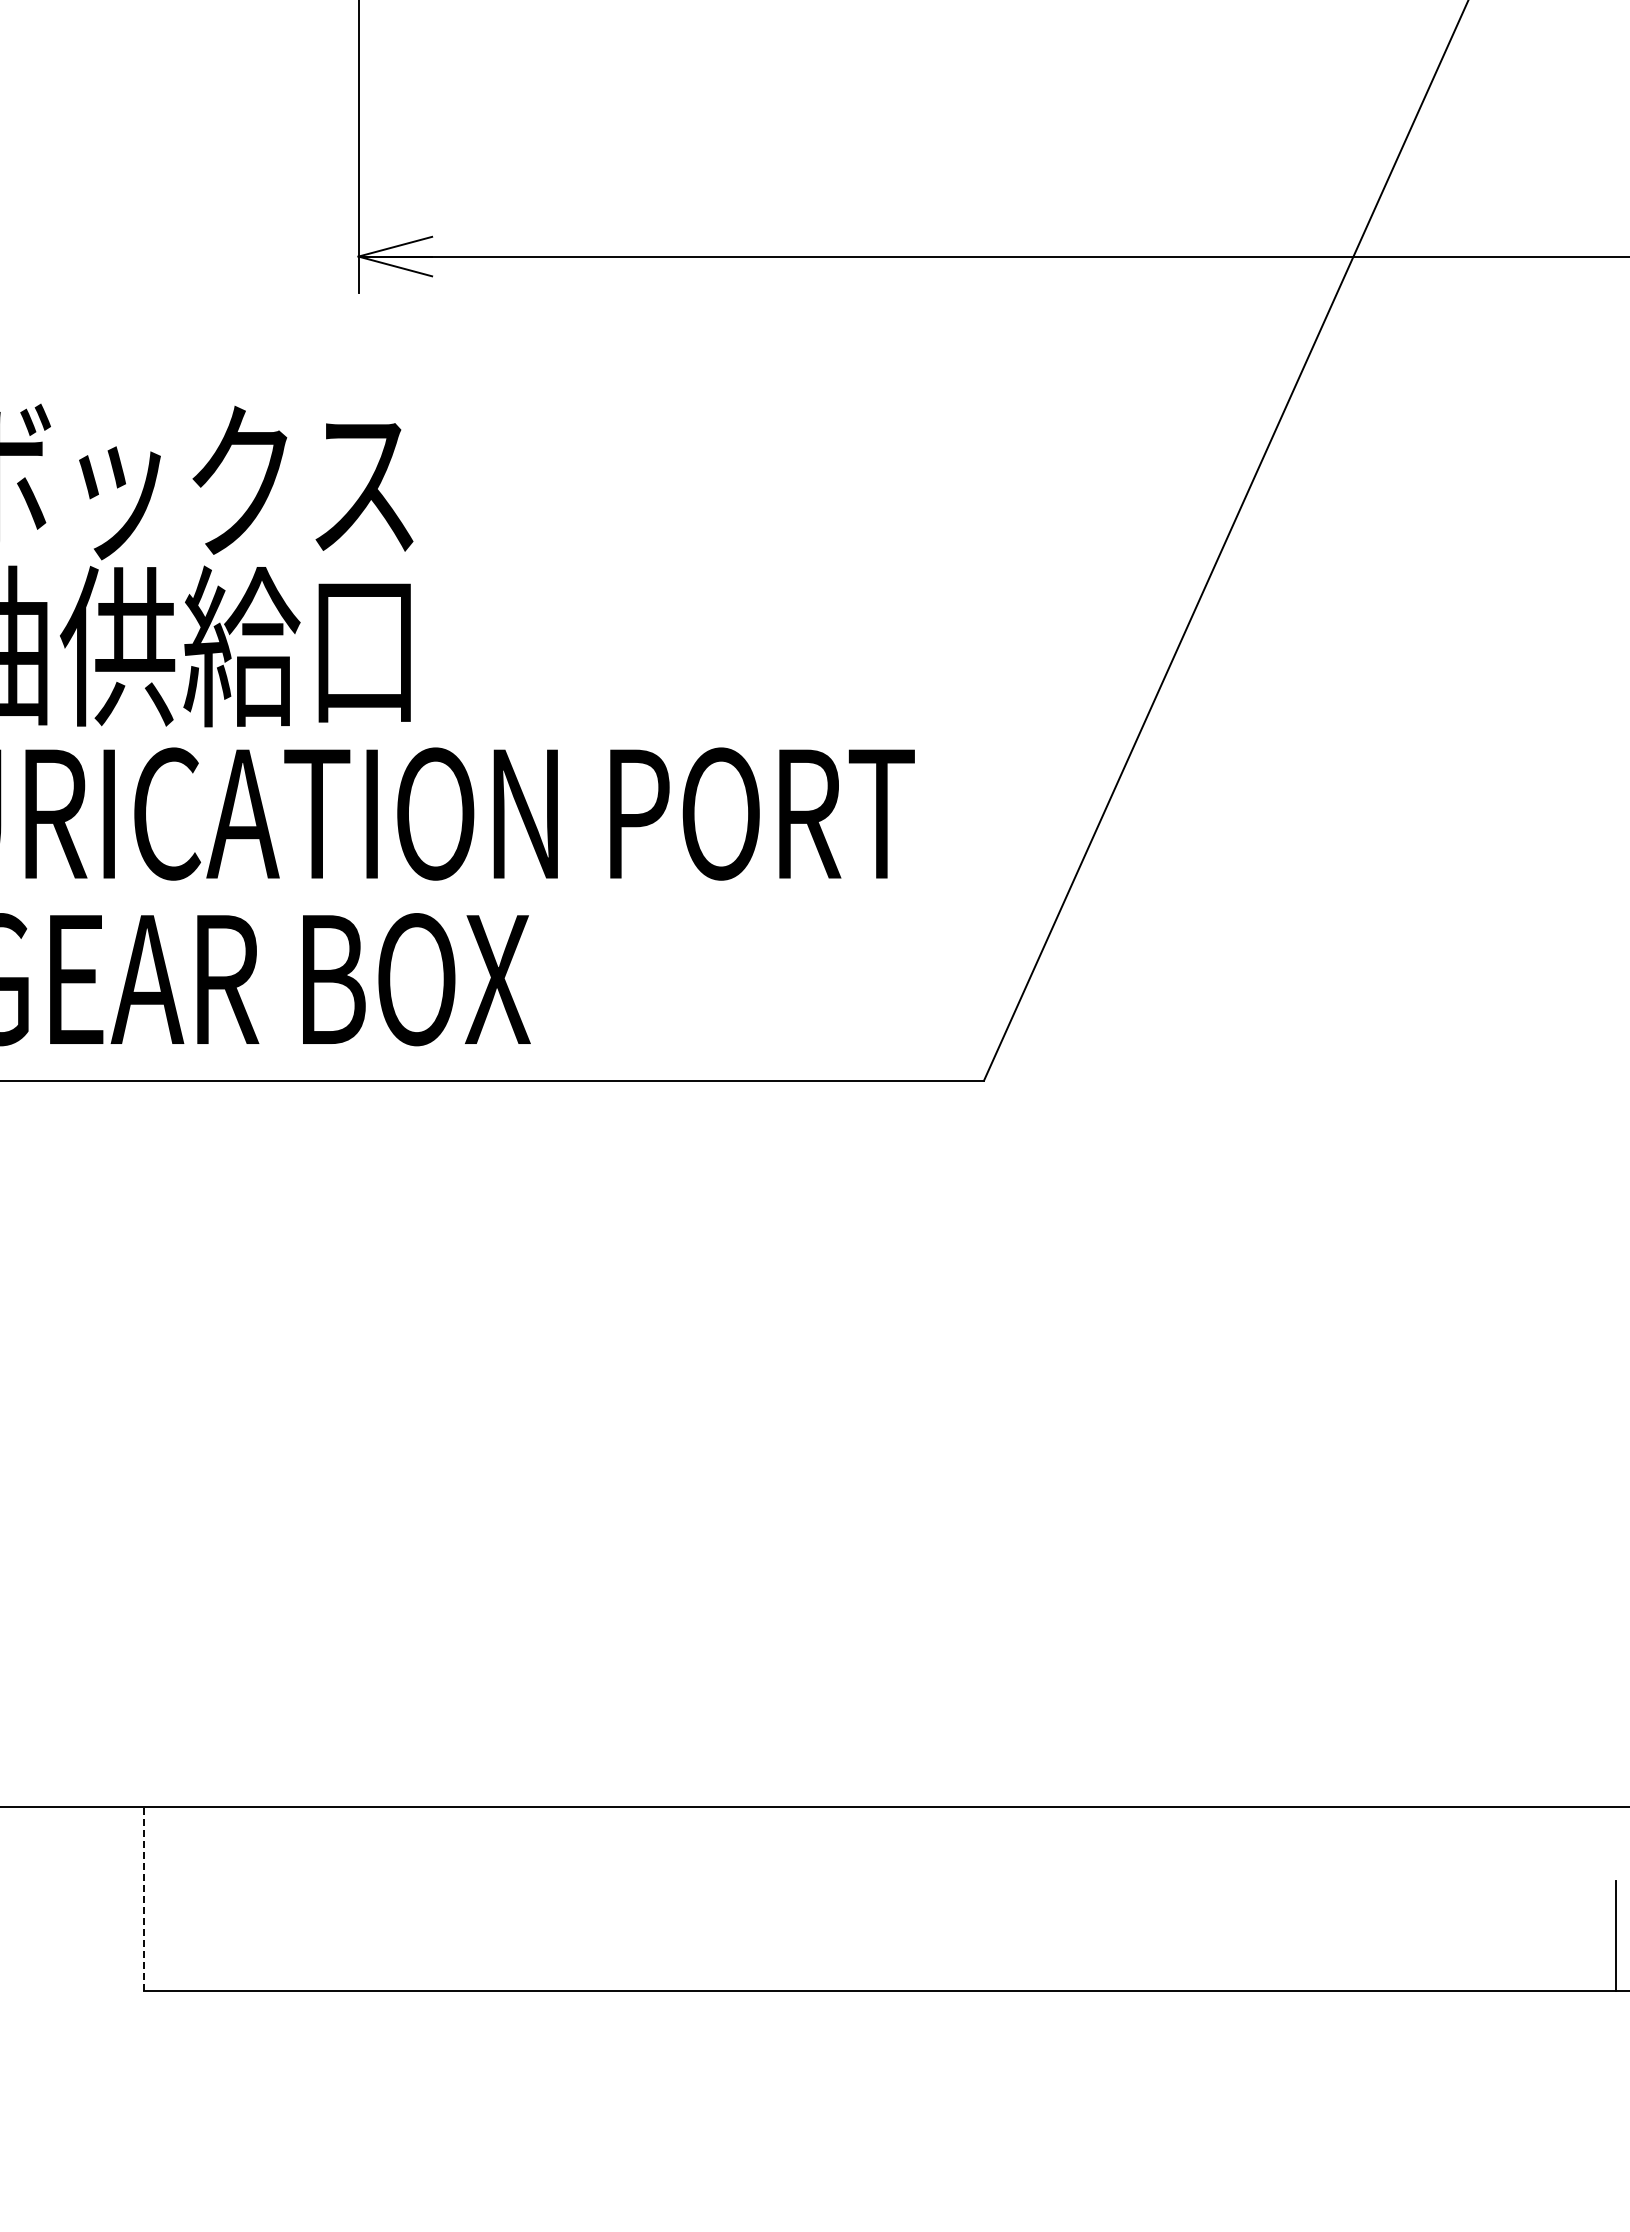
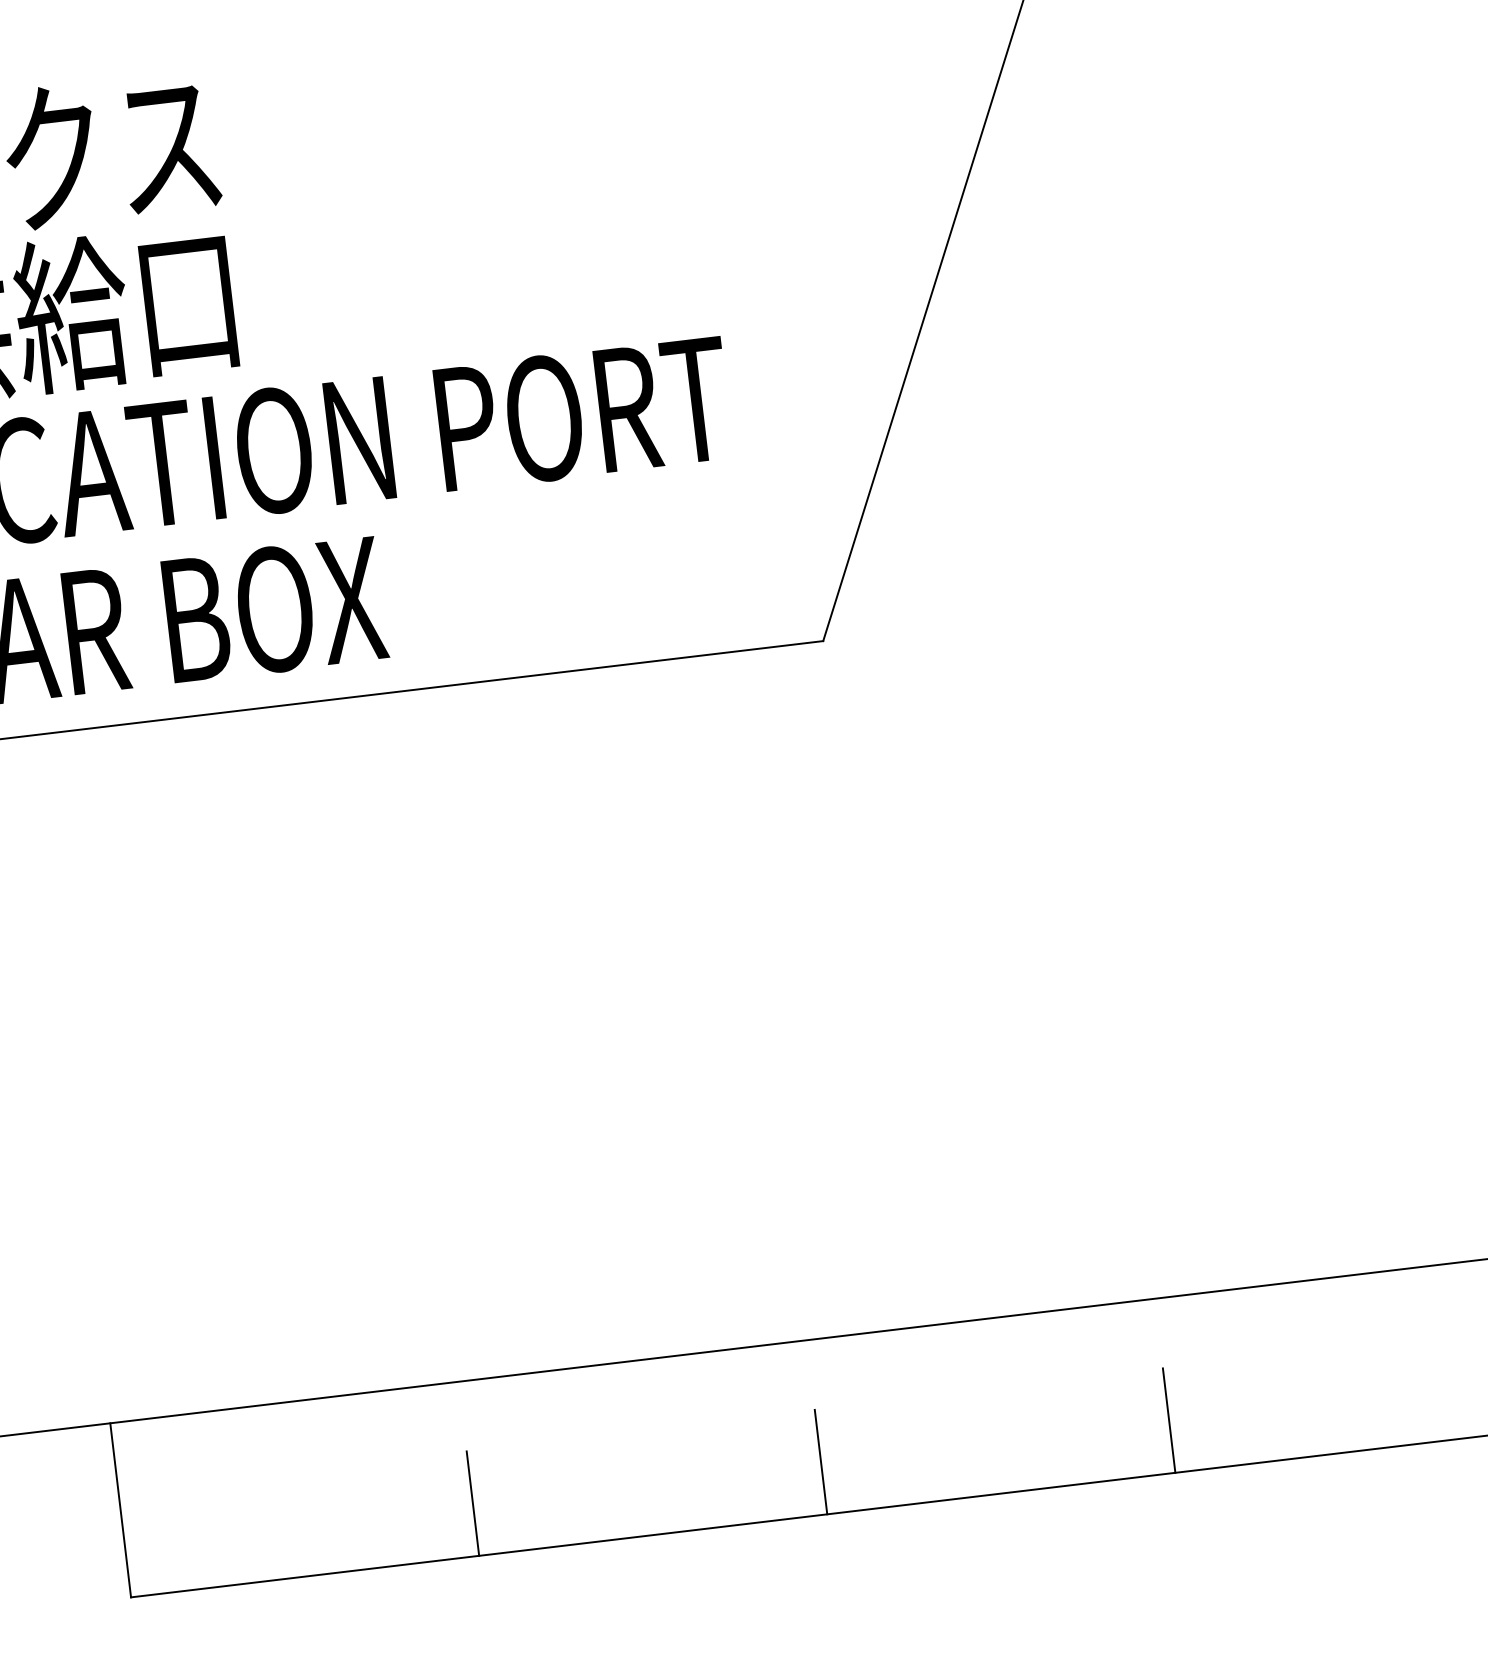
line: (143, 1899) -> (120, 1510), dashed -> solid
line: (511, 1935) -> (472, 1503), added
line: (879, 1935) -> (820, 1461), added
line: (1247, 1935) -> (1168, 1420), added

